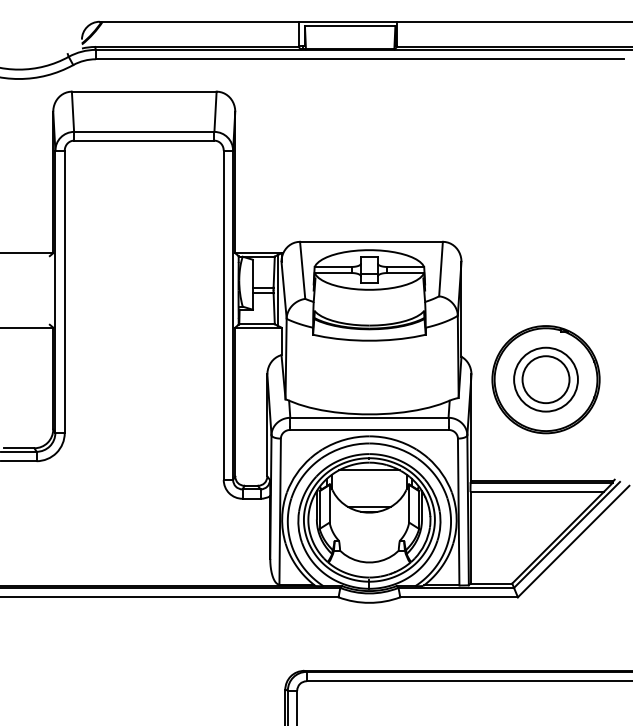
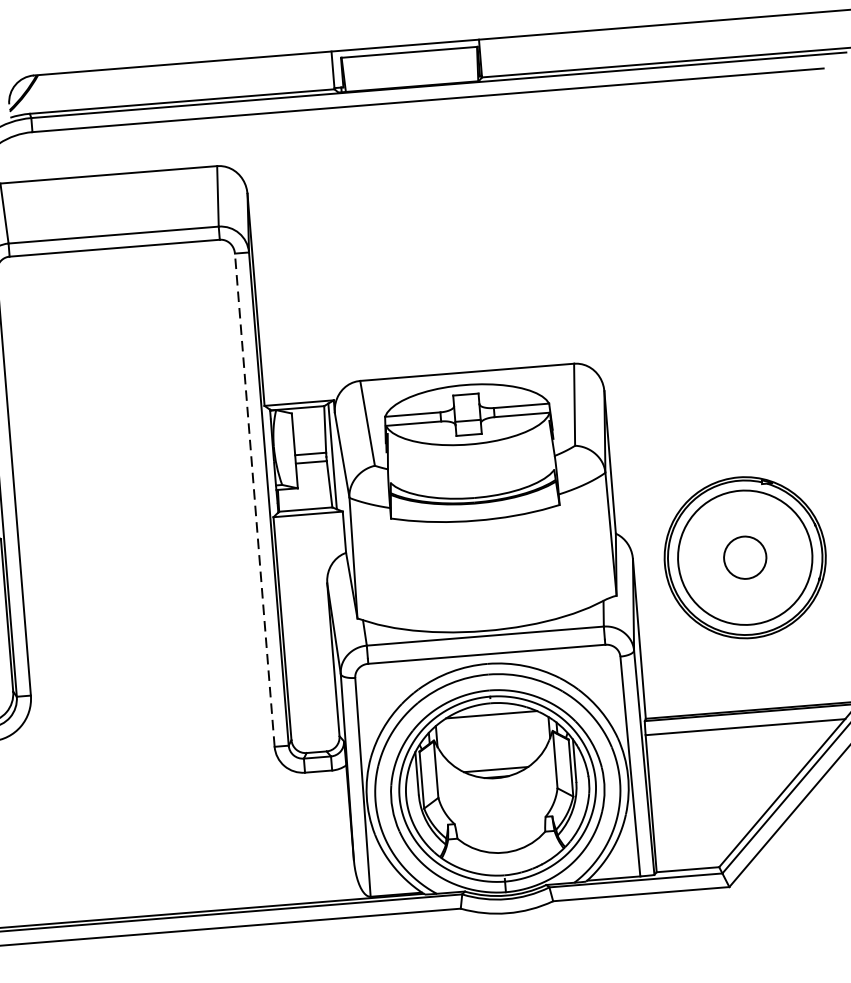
line: (223, 315) -> (254, 500), solid -> dashed
circle: (545, 379) -> (744, 557), size x0.6
circle: (545, 379) -> (744, 557), size x1.4

